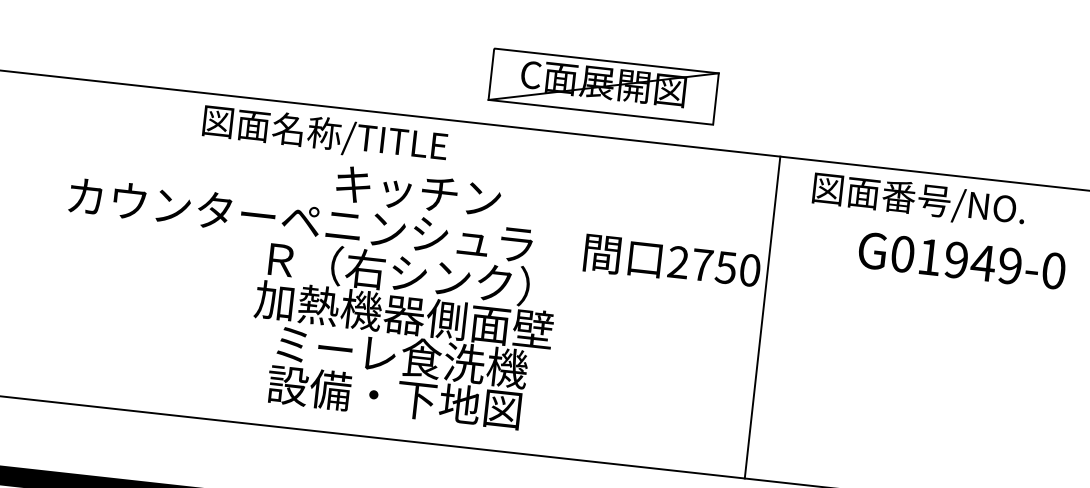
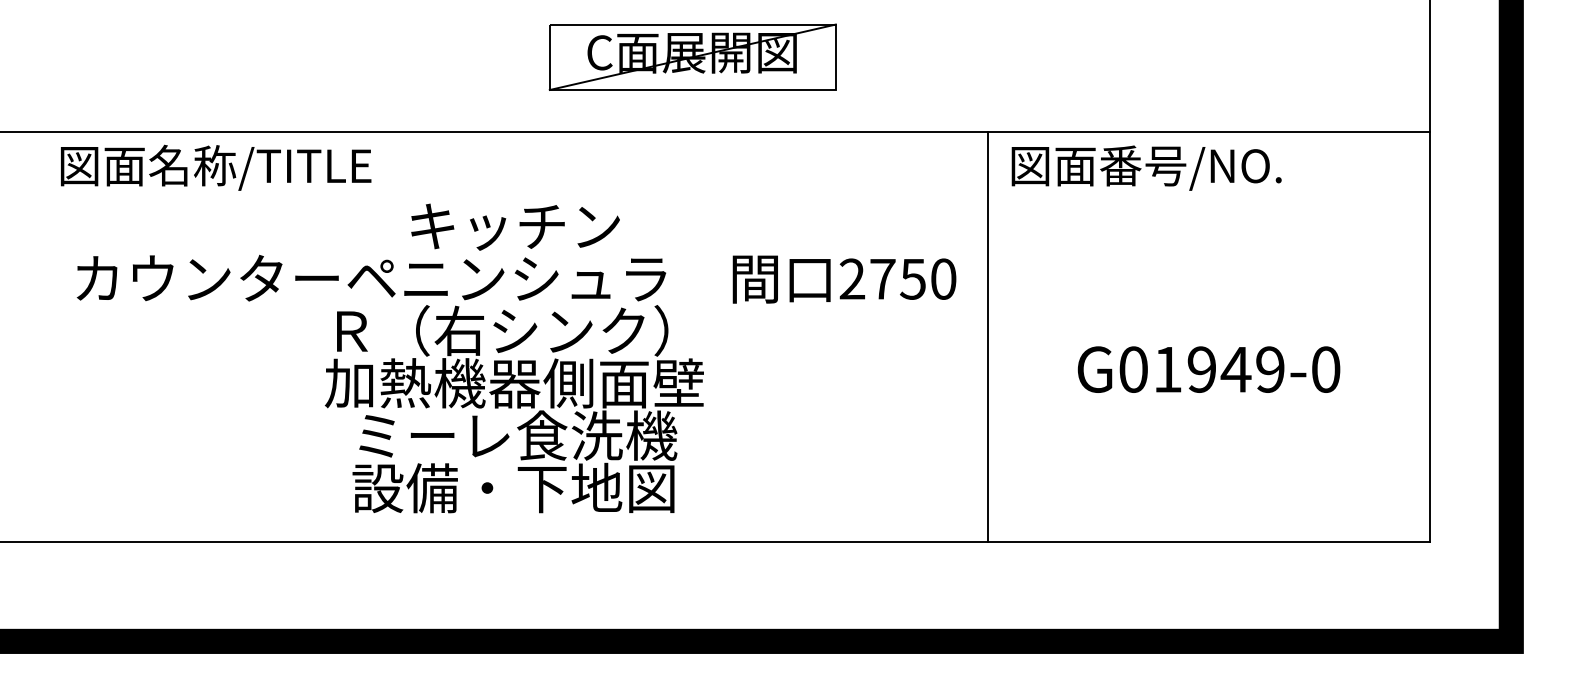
part: (603, 85) -> (692, 56), moved
text: (325, 134) -> (216, 167), moved
text: (961, 260) -> (1208, 369), moved
line: (762, 317) -> (987, 336), moved

